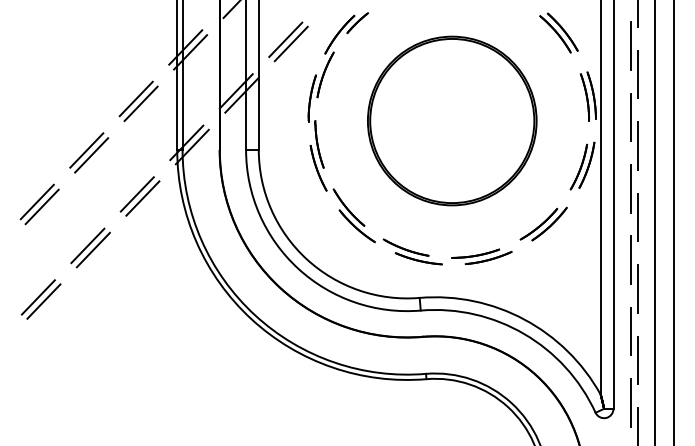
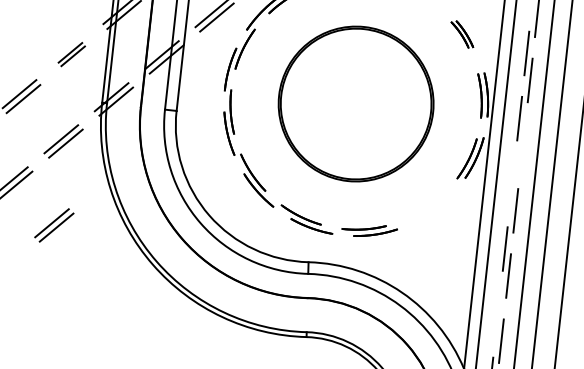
part: (558, 32) -> (462, 33), size x0.7
part: (138, 101) -> (71, 54), size x0.7
line: (637, 145) -> (522, 145), removed
line: (630, 188) -> (512, 183), removed
part: (543, 223) -> (429, 206), removed
part: (139, 288) -> (53, 225), added
line: (630, 331) -> (497, 314), removed

